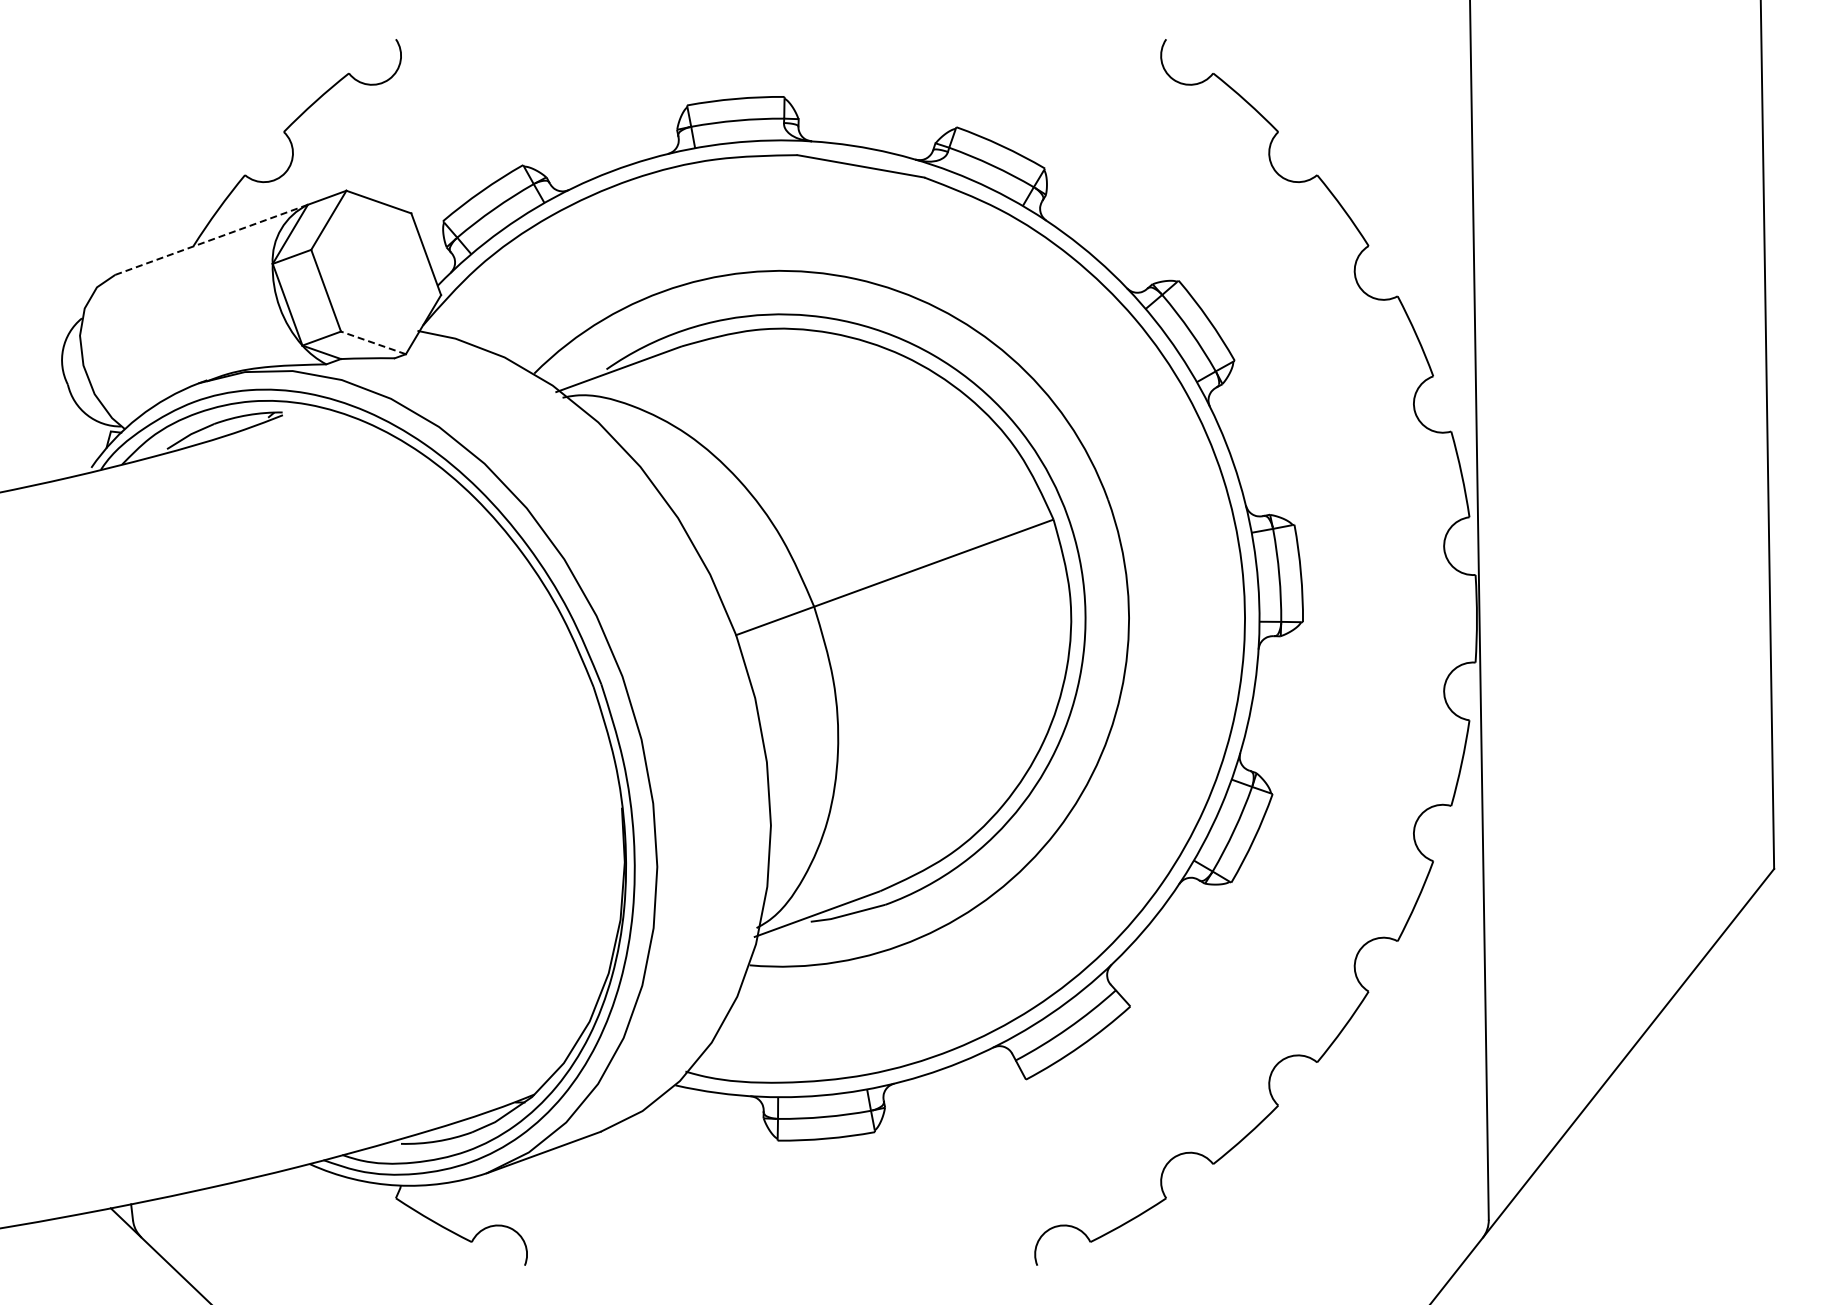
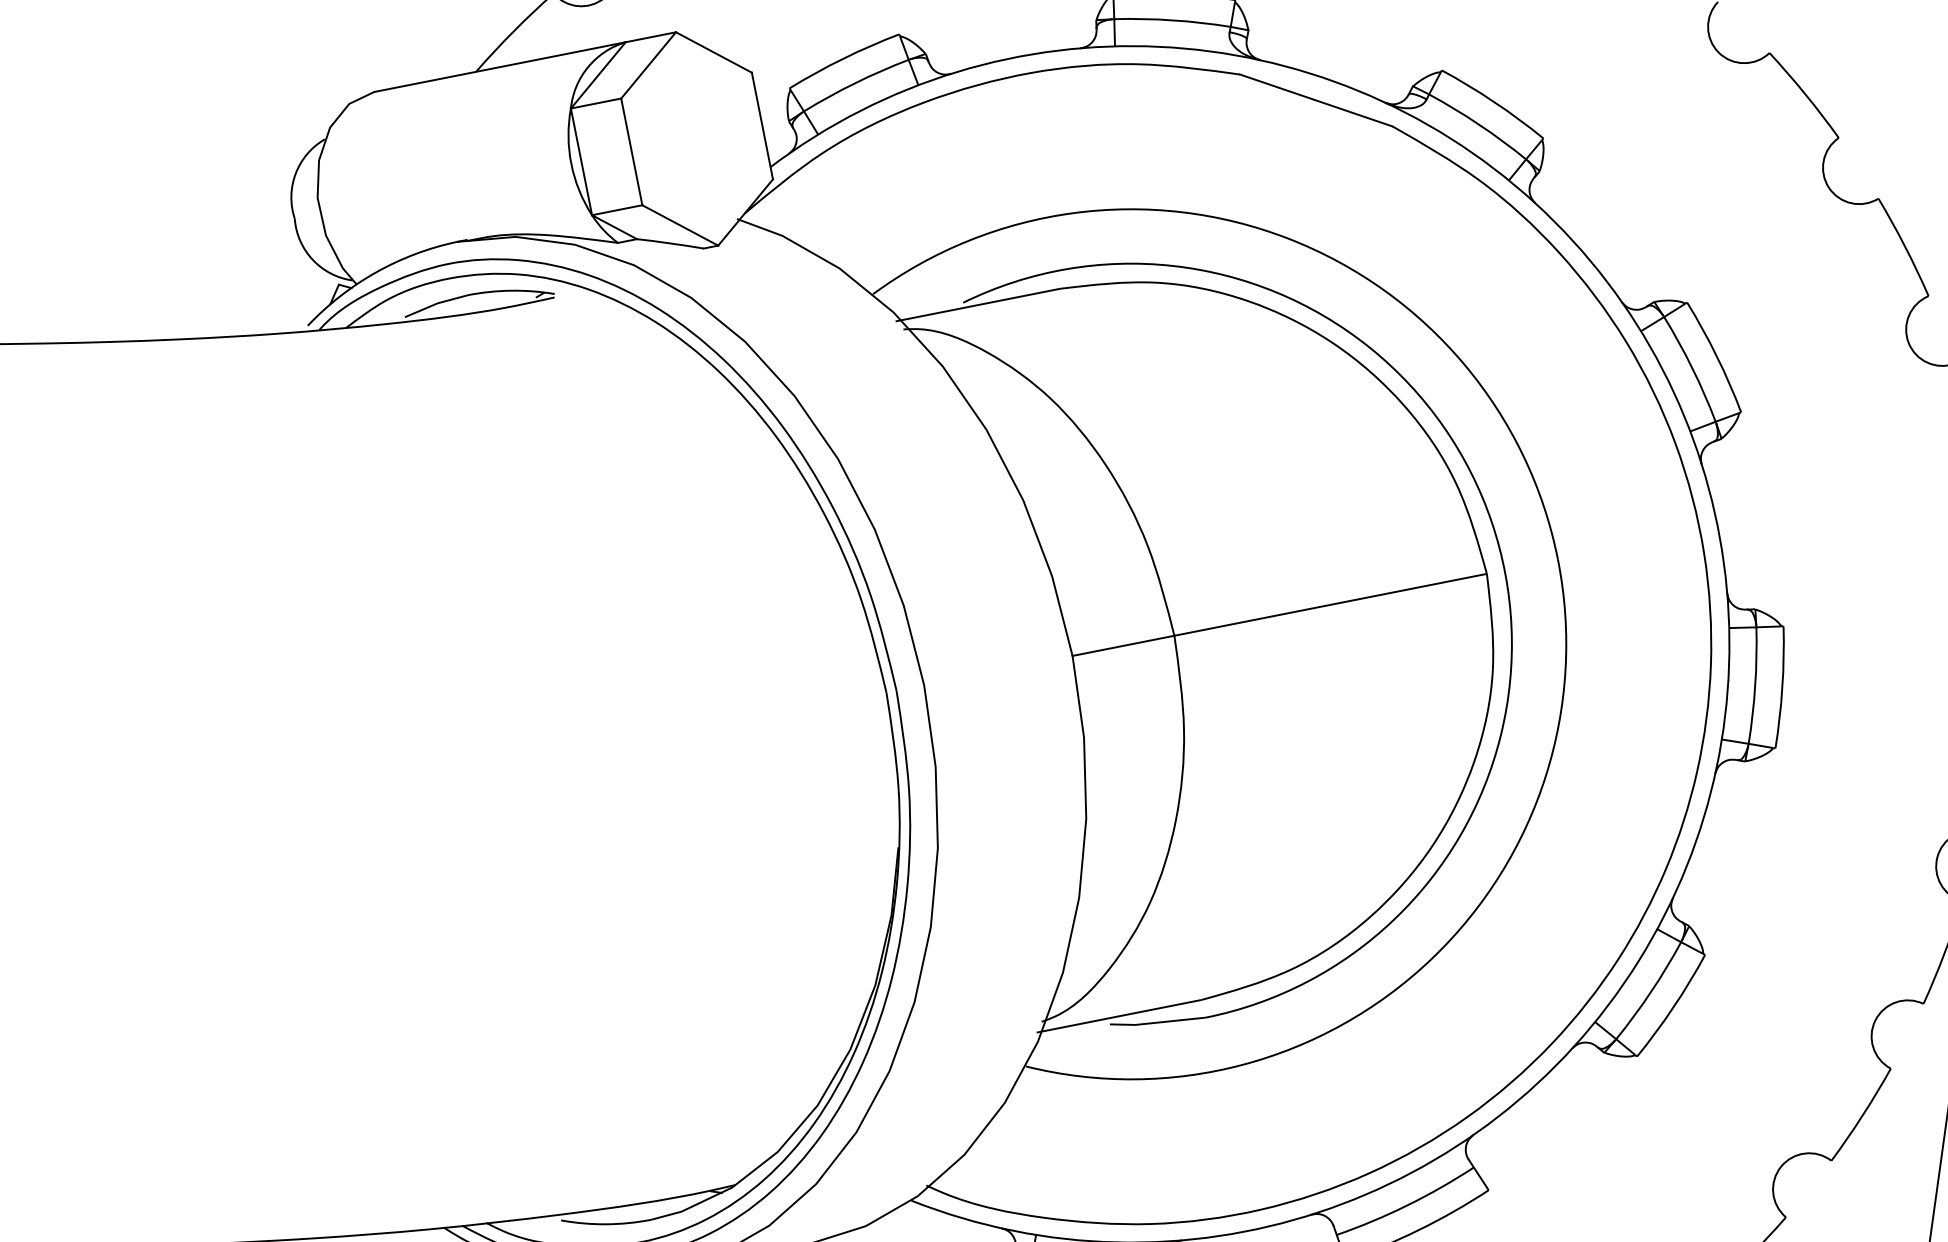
line: (211, 239) -> (499, 66), dashed -> solid
line: (373, 342) -> (680, 224), dashed -> solid

